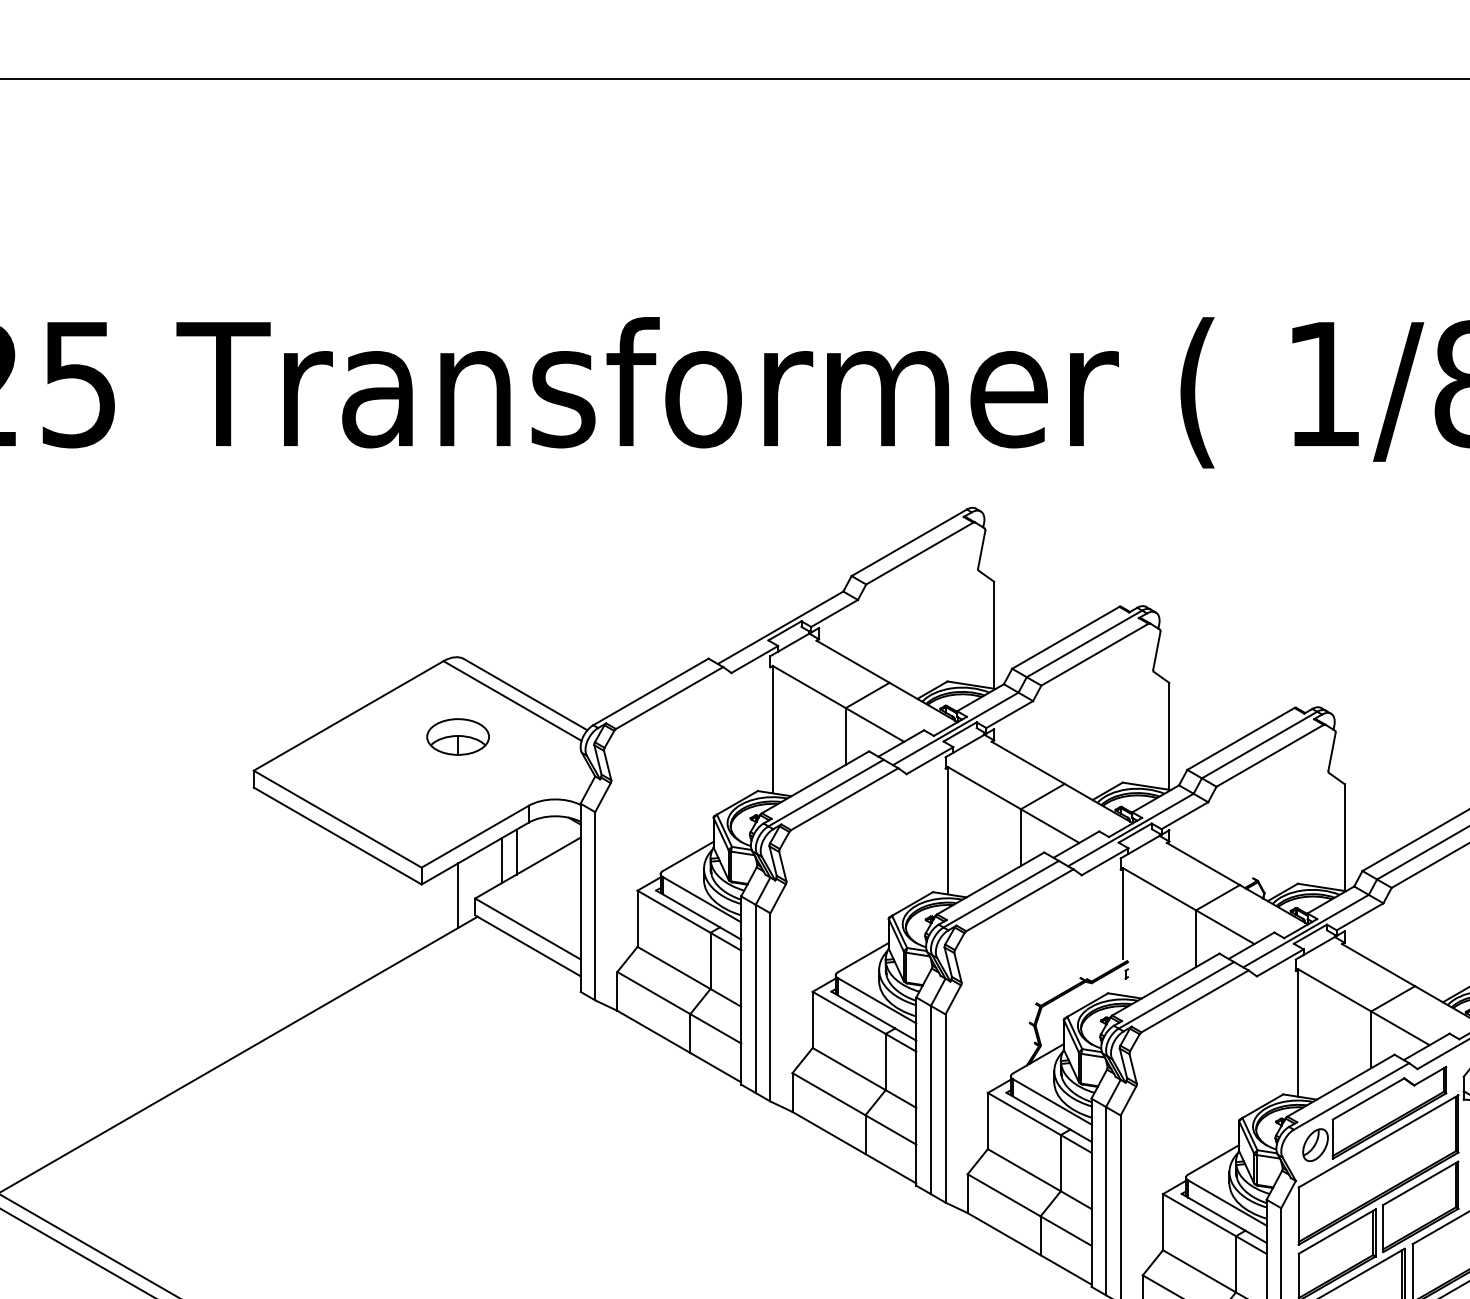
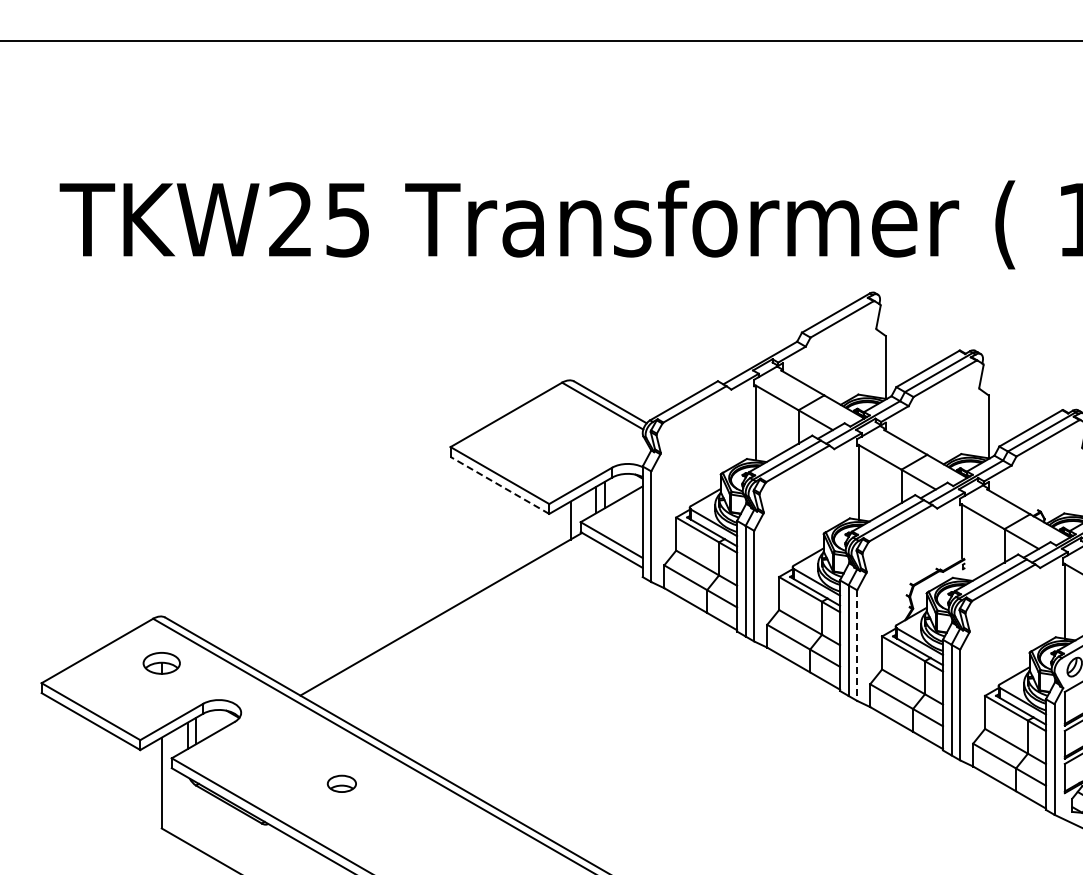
part: (457, 735) -> (570, 426), removed
line: (336, 836) -> (499, 485), solid -> dashed
line: (946, 1110) -> (857, 646), solid -> dashed

